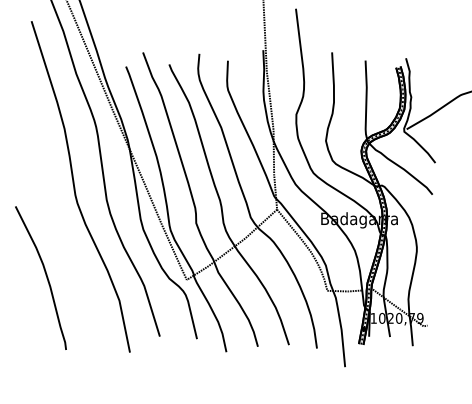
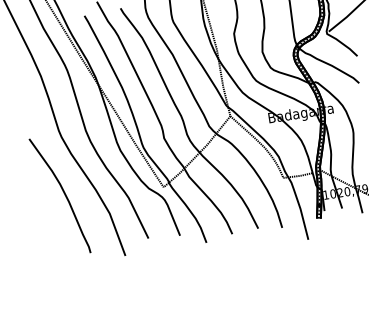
curve: (45, 275) -> (63, 193), moved

